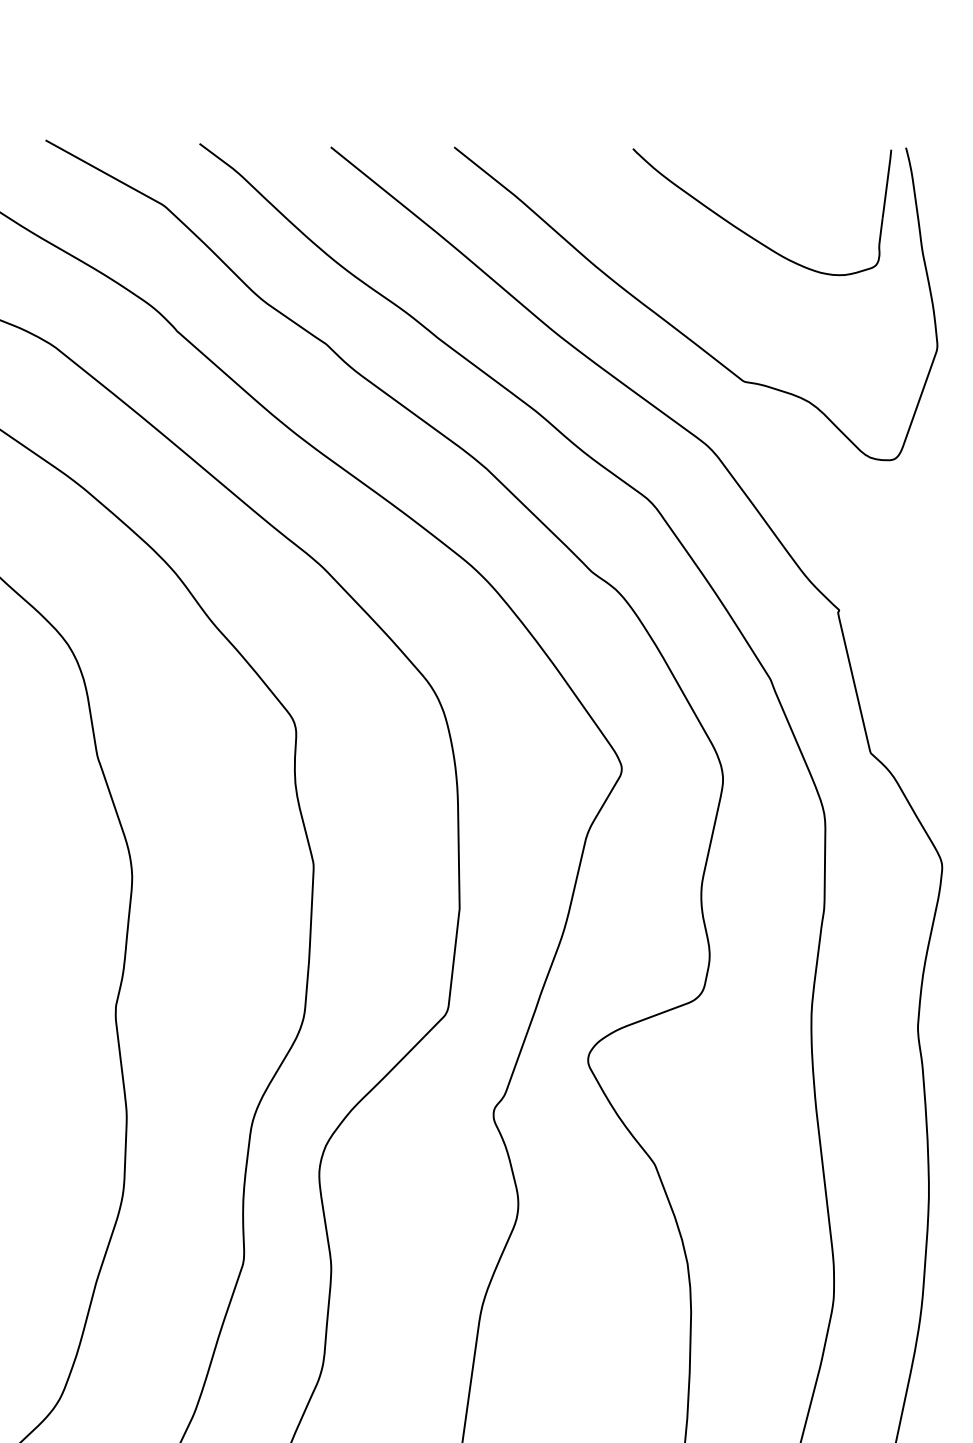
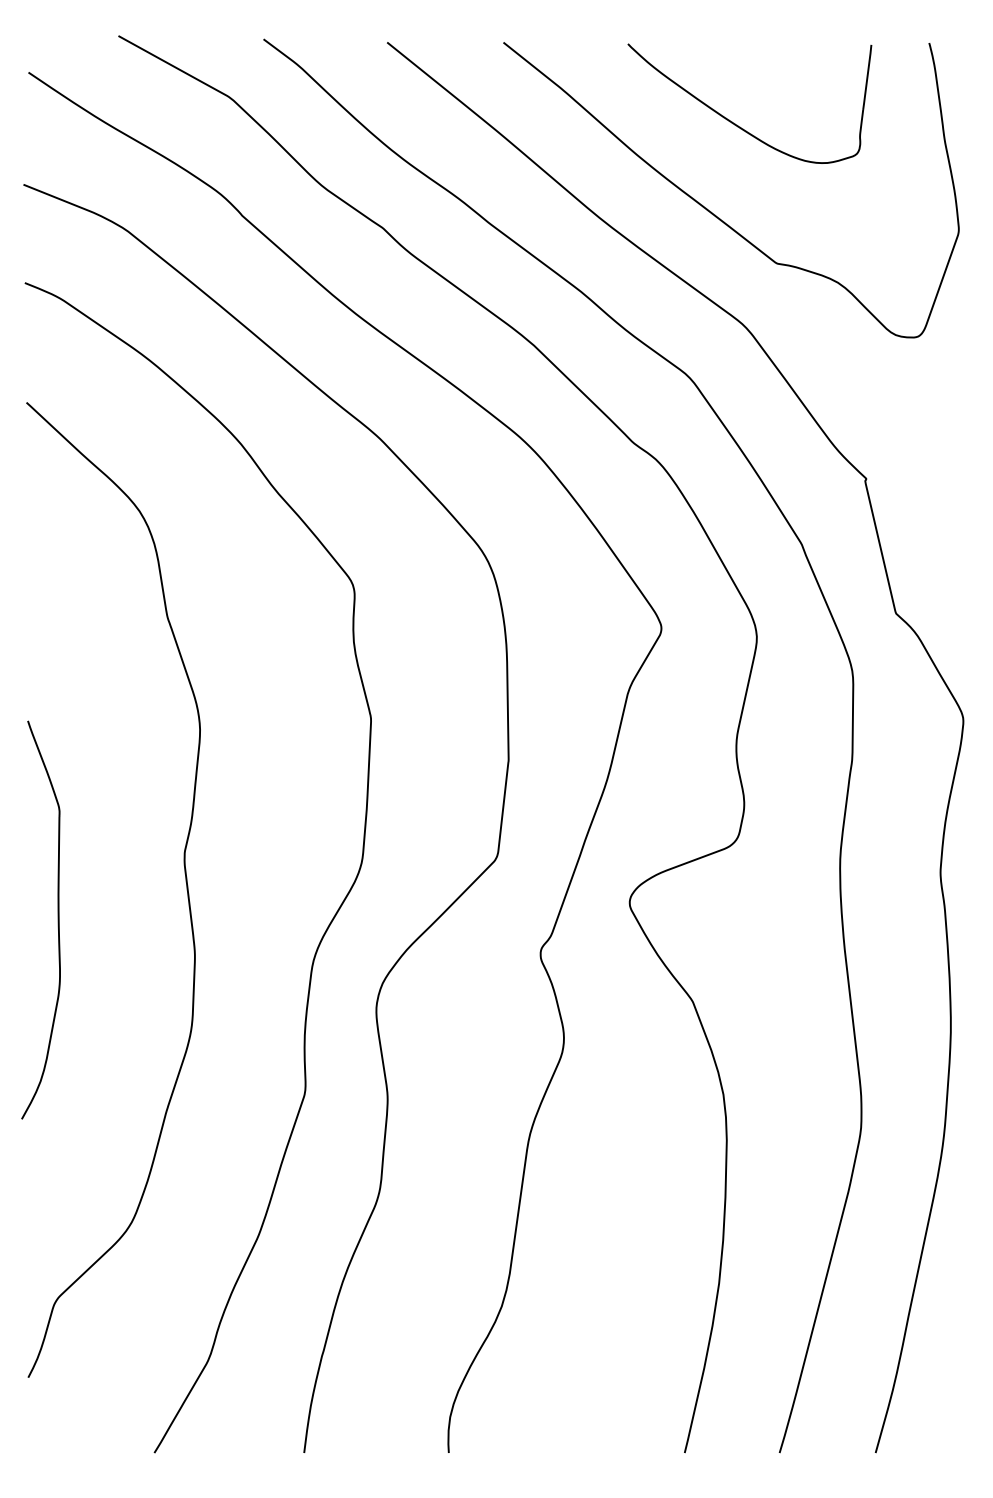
part: (747, 233) -> (735, 123), moved

